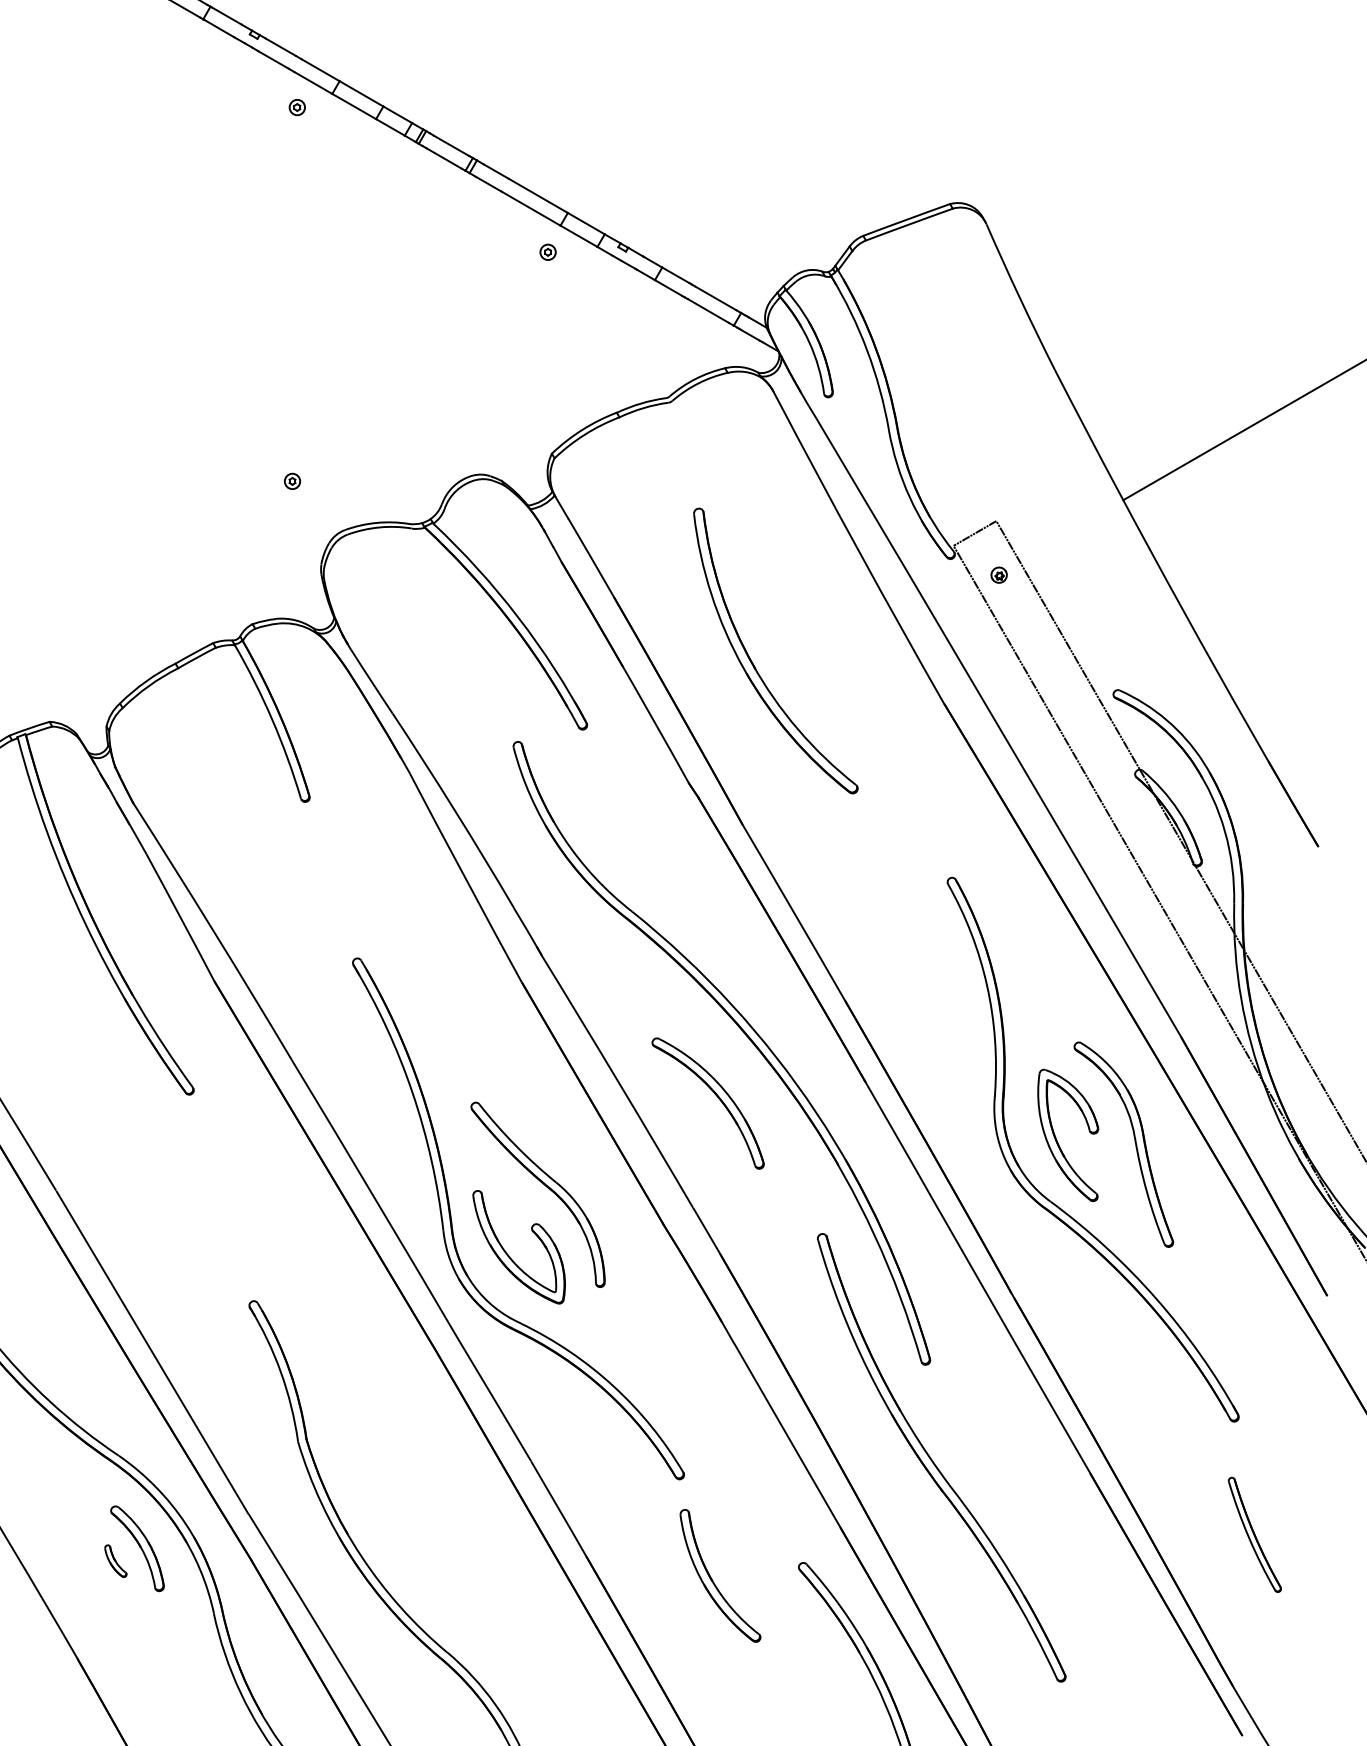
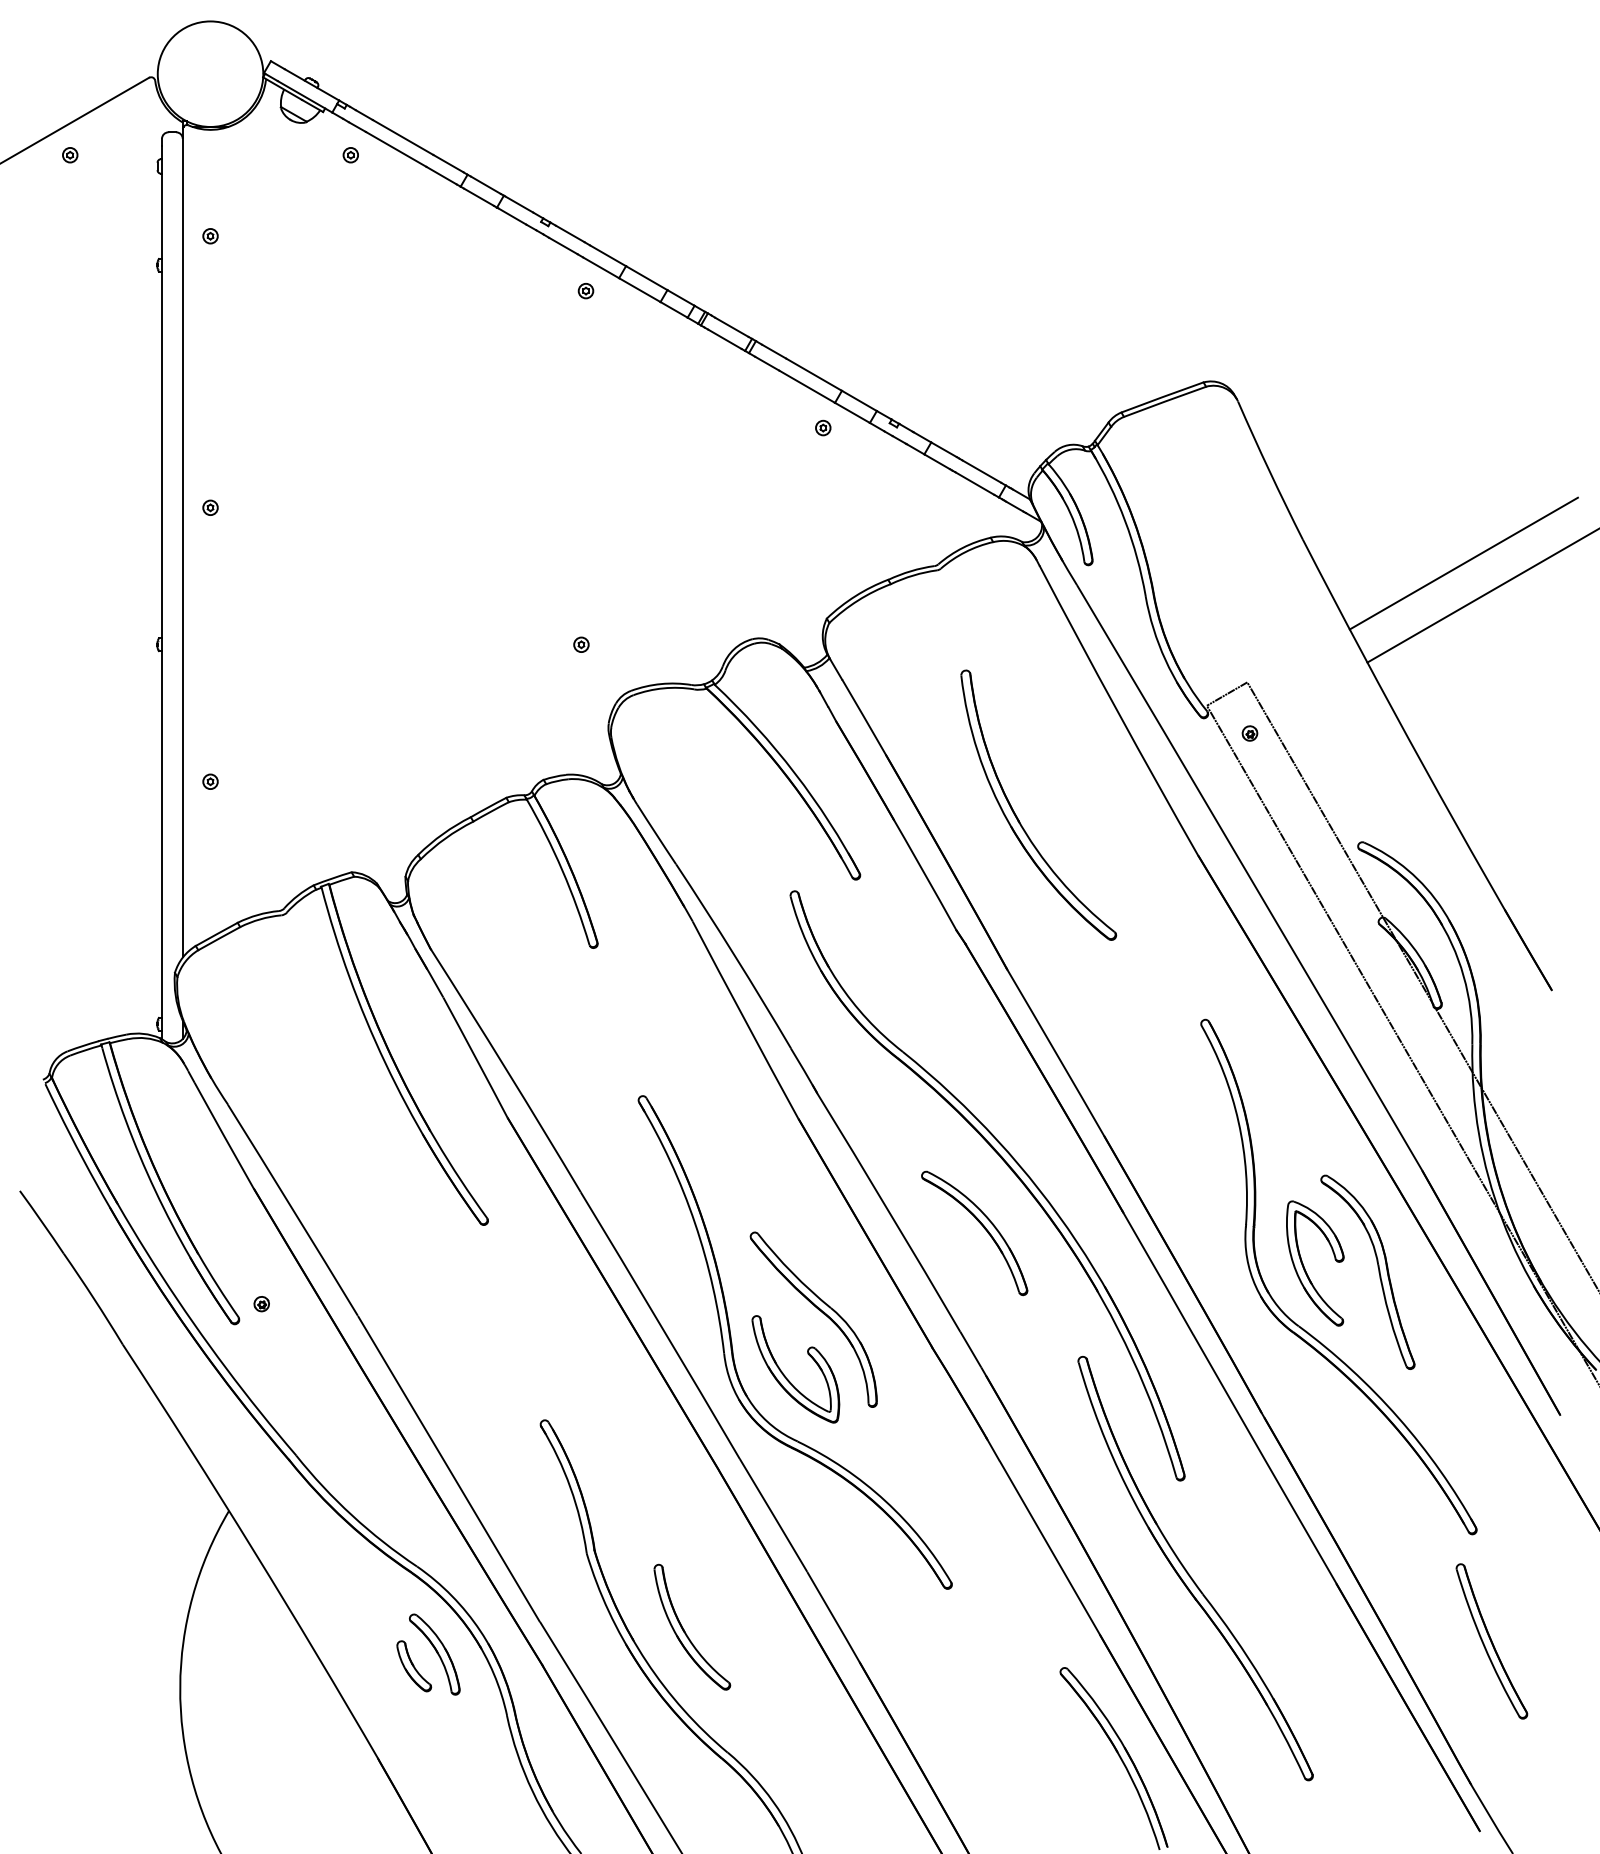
line: (1224, 395) -> (1463, 563), added
part: (1254, 1534) -> (1491, 1641), size x1.43
part: (116, 1561) -> (414, 1666), size x1.67
part: (712, 1578) -> (684, 1629), moved

